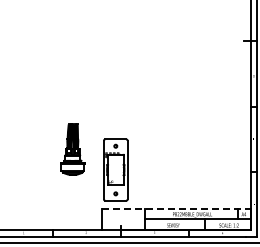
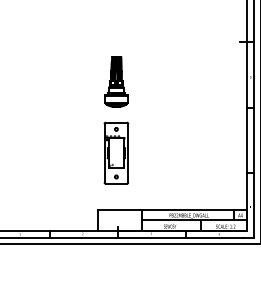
part: (72, 149) -> (116, 81), moved
part: (115, 169) -> (116, 152), moved
line: (176, 208) -> (173, 209), dashed -> solid

